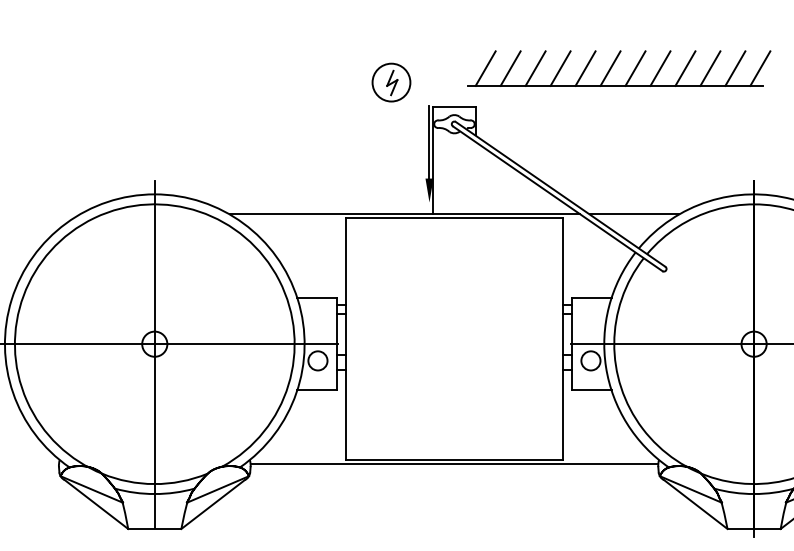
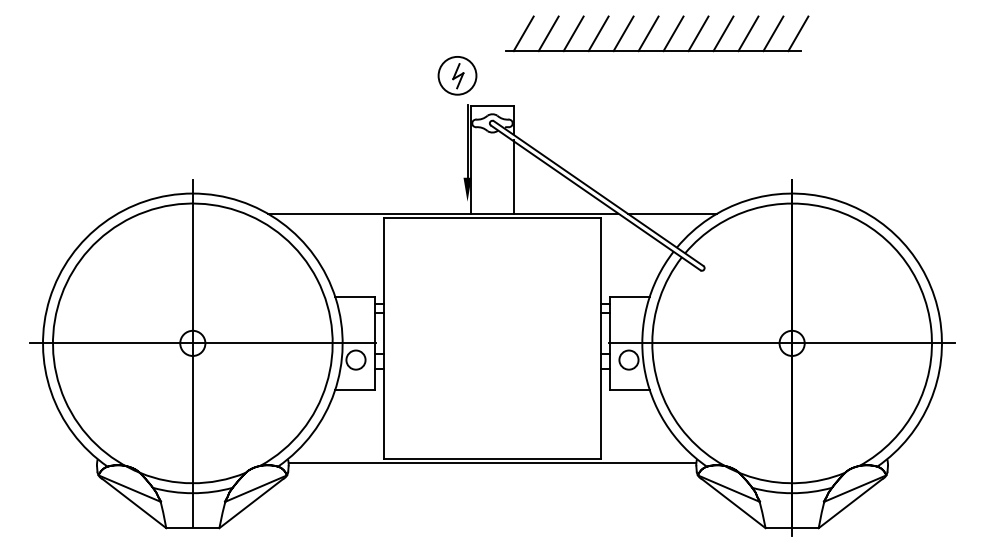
part: (614, 64) -> (652, 29), moved
part: (391, 82) -> (457, 75), moved
line: (476, 177) -> (514, 176), added

